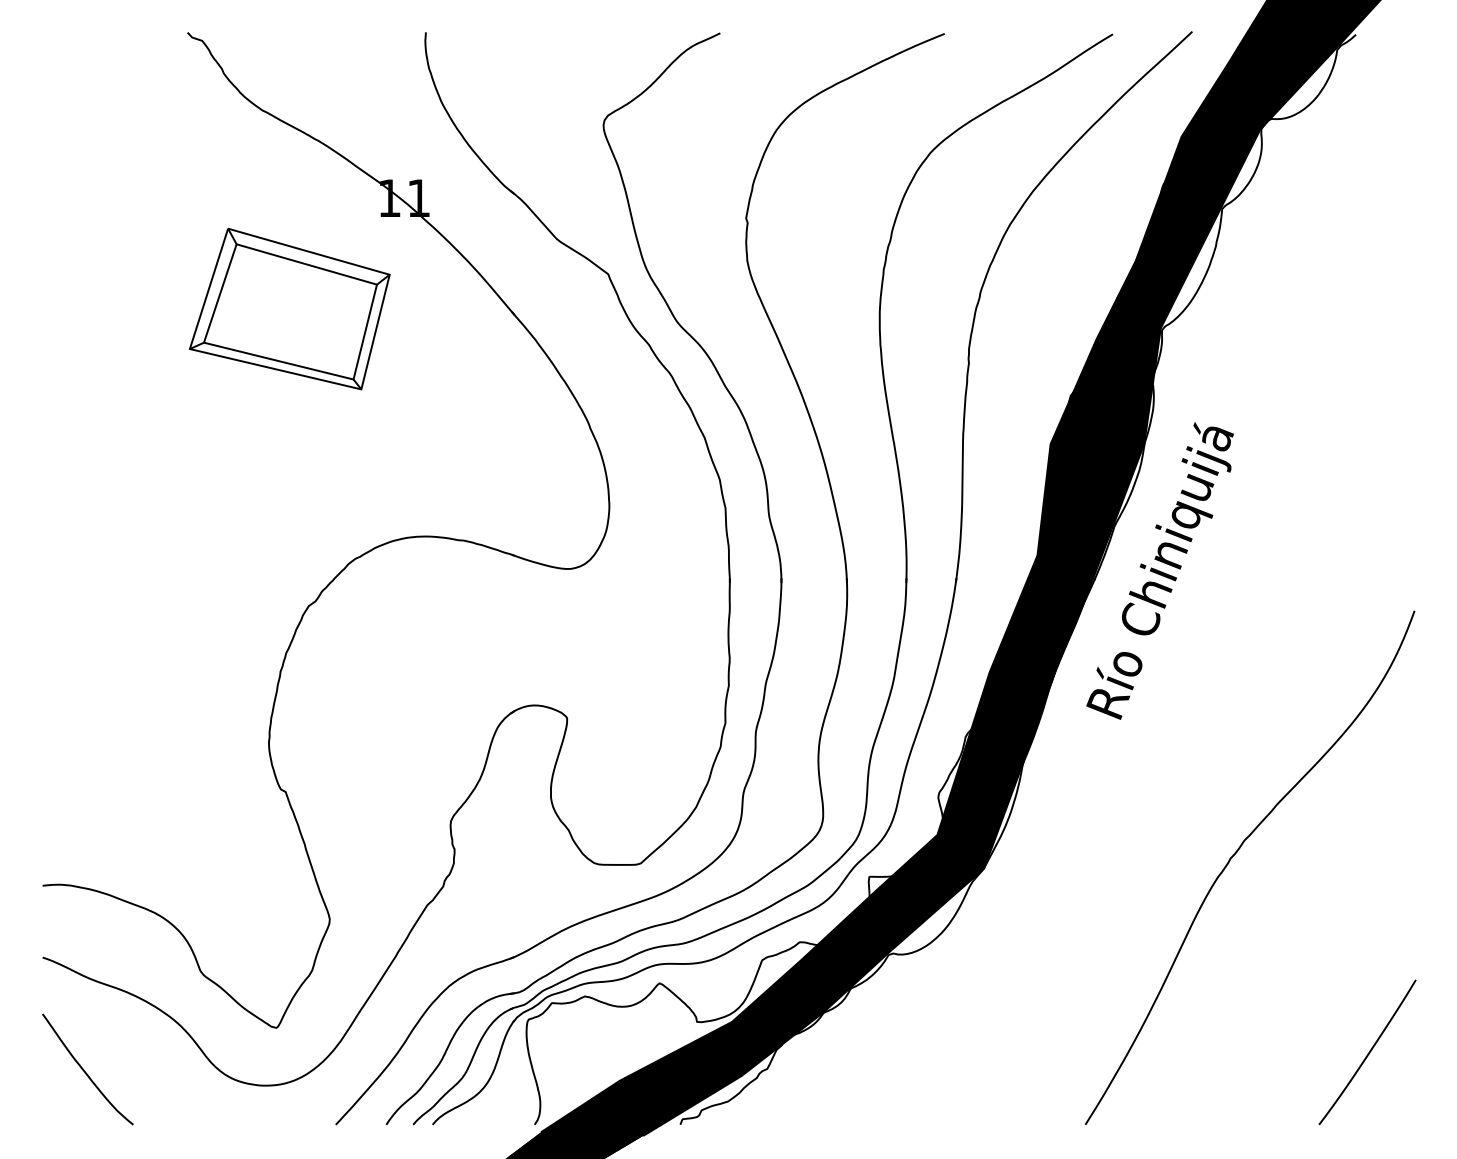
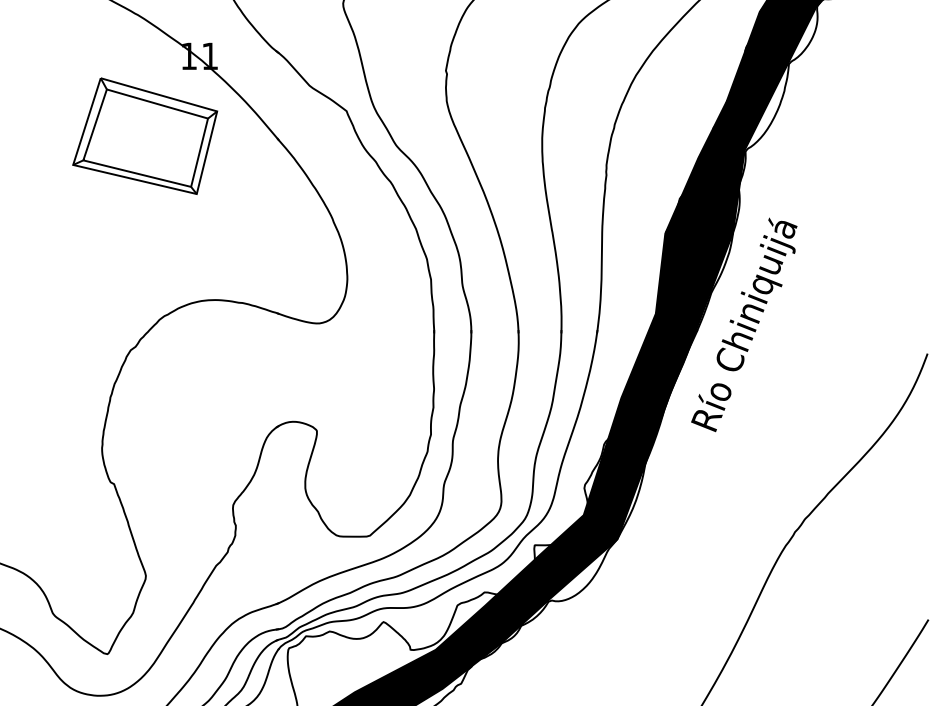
part: (289, 309) -> (144, 136), moved

